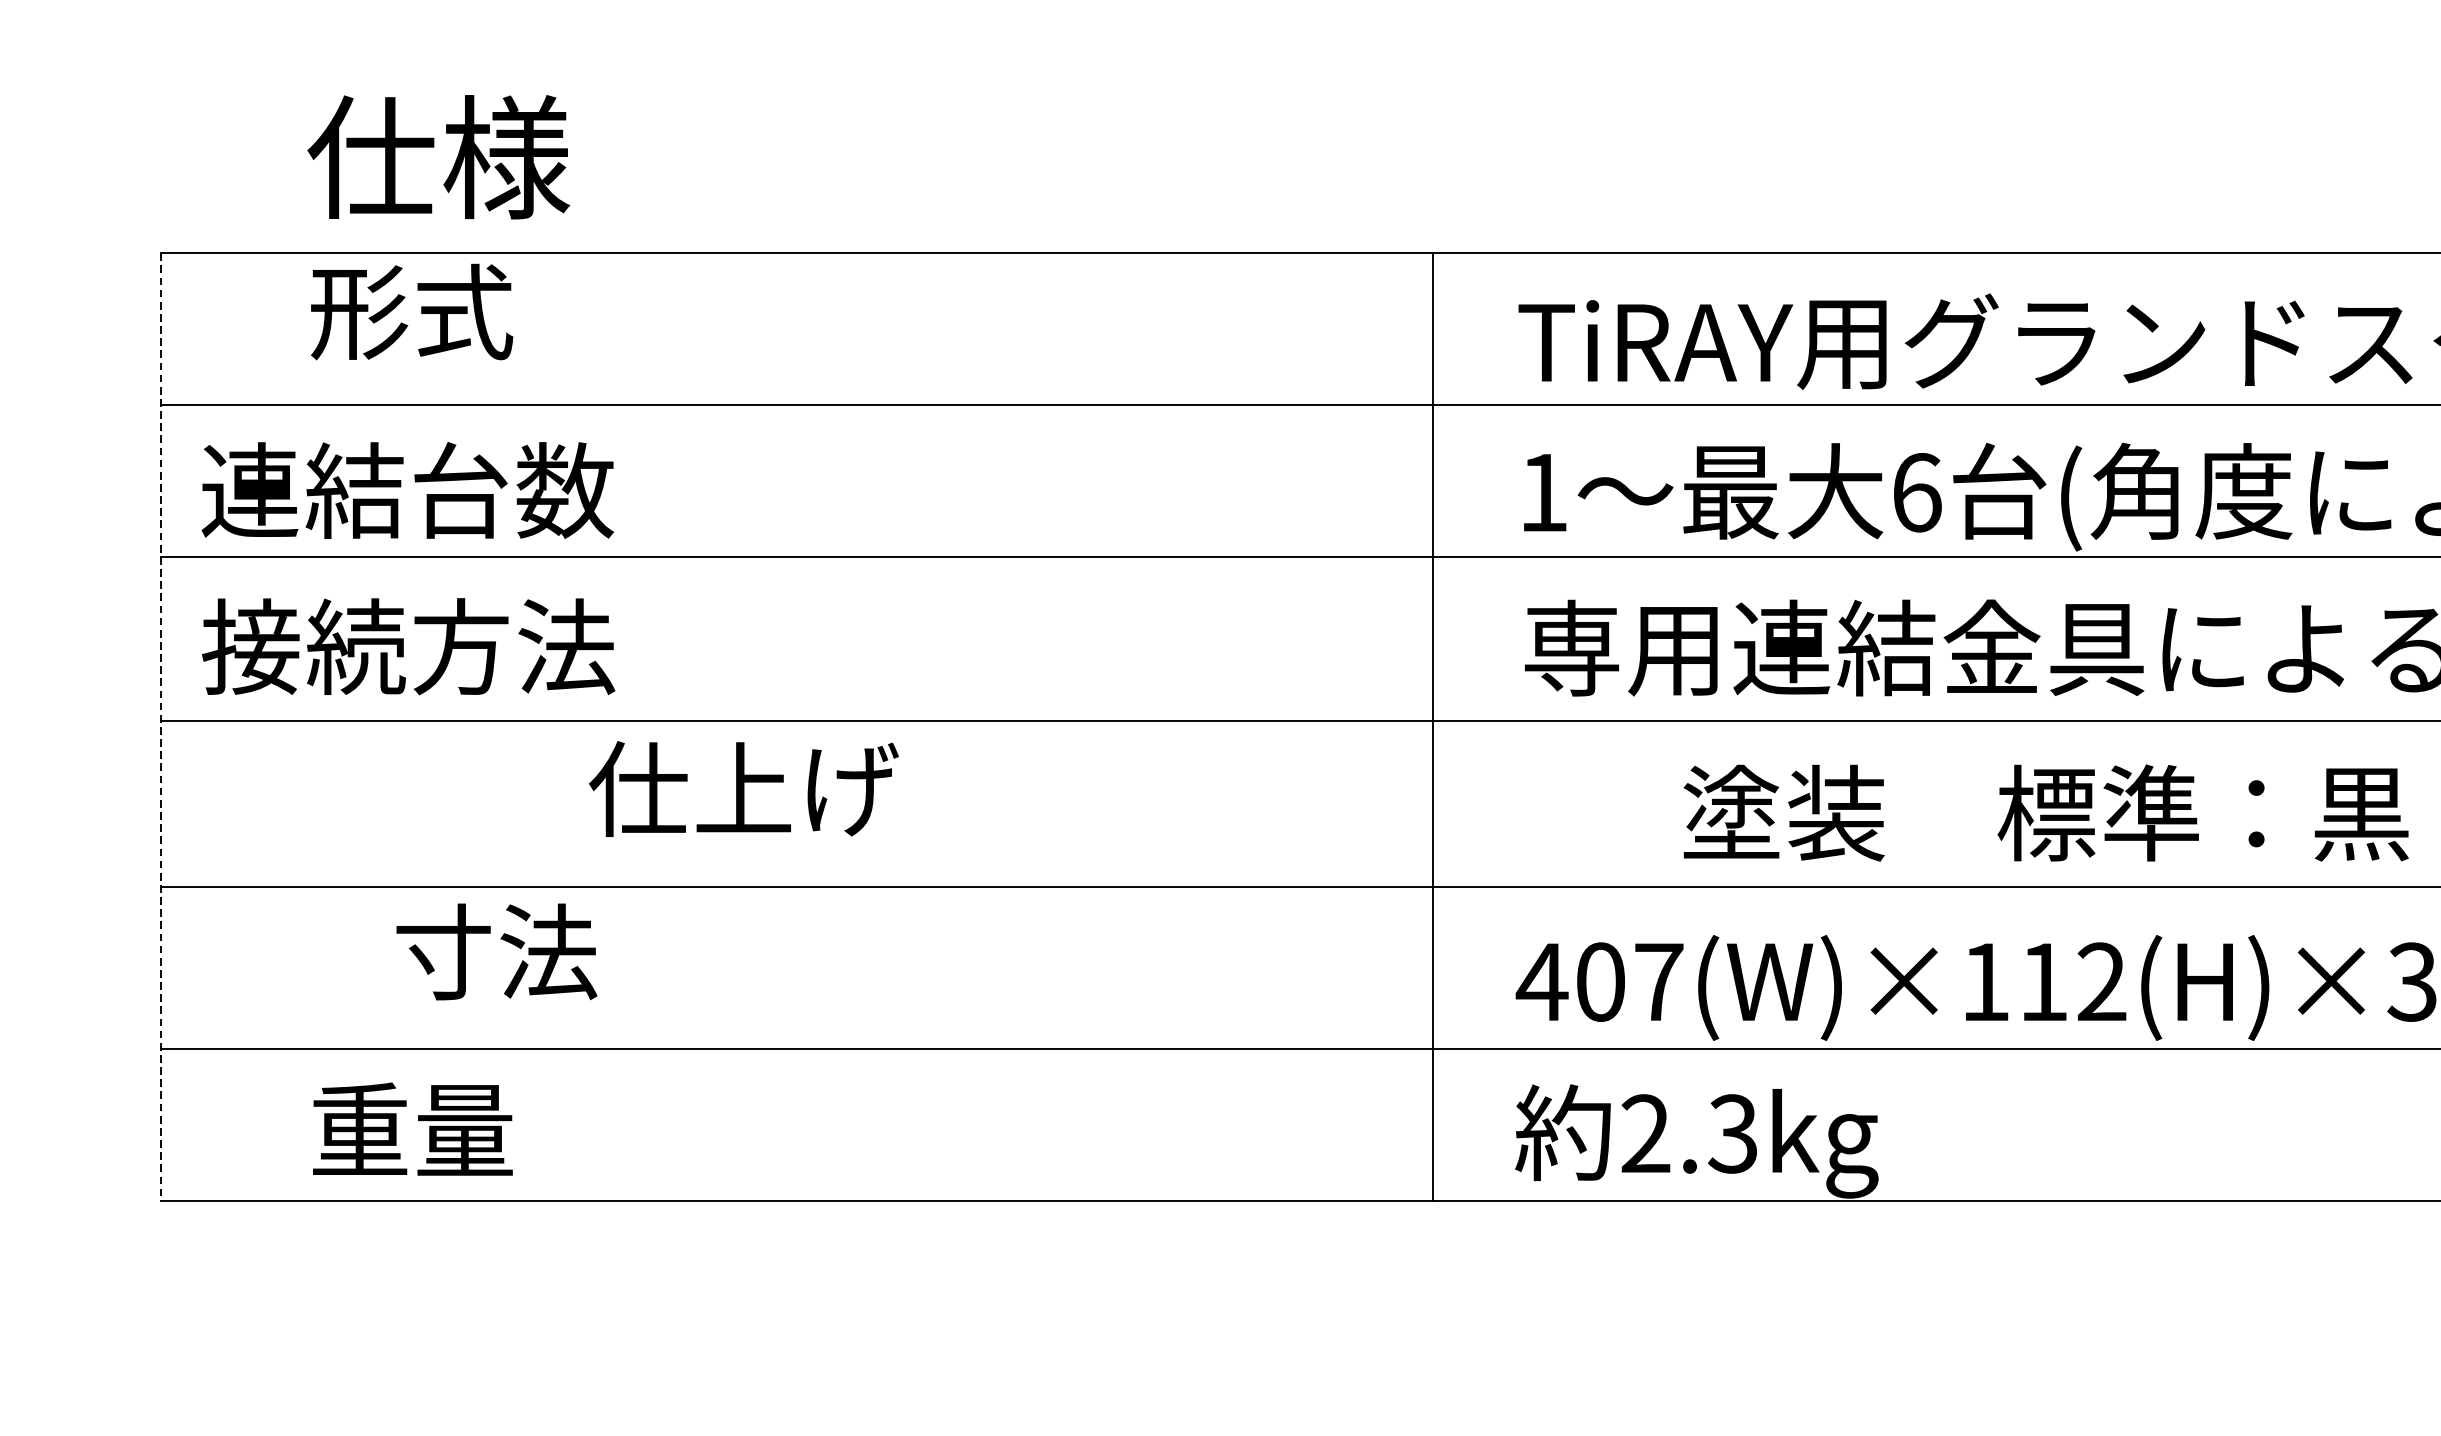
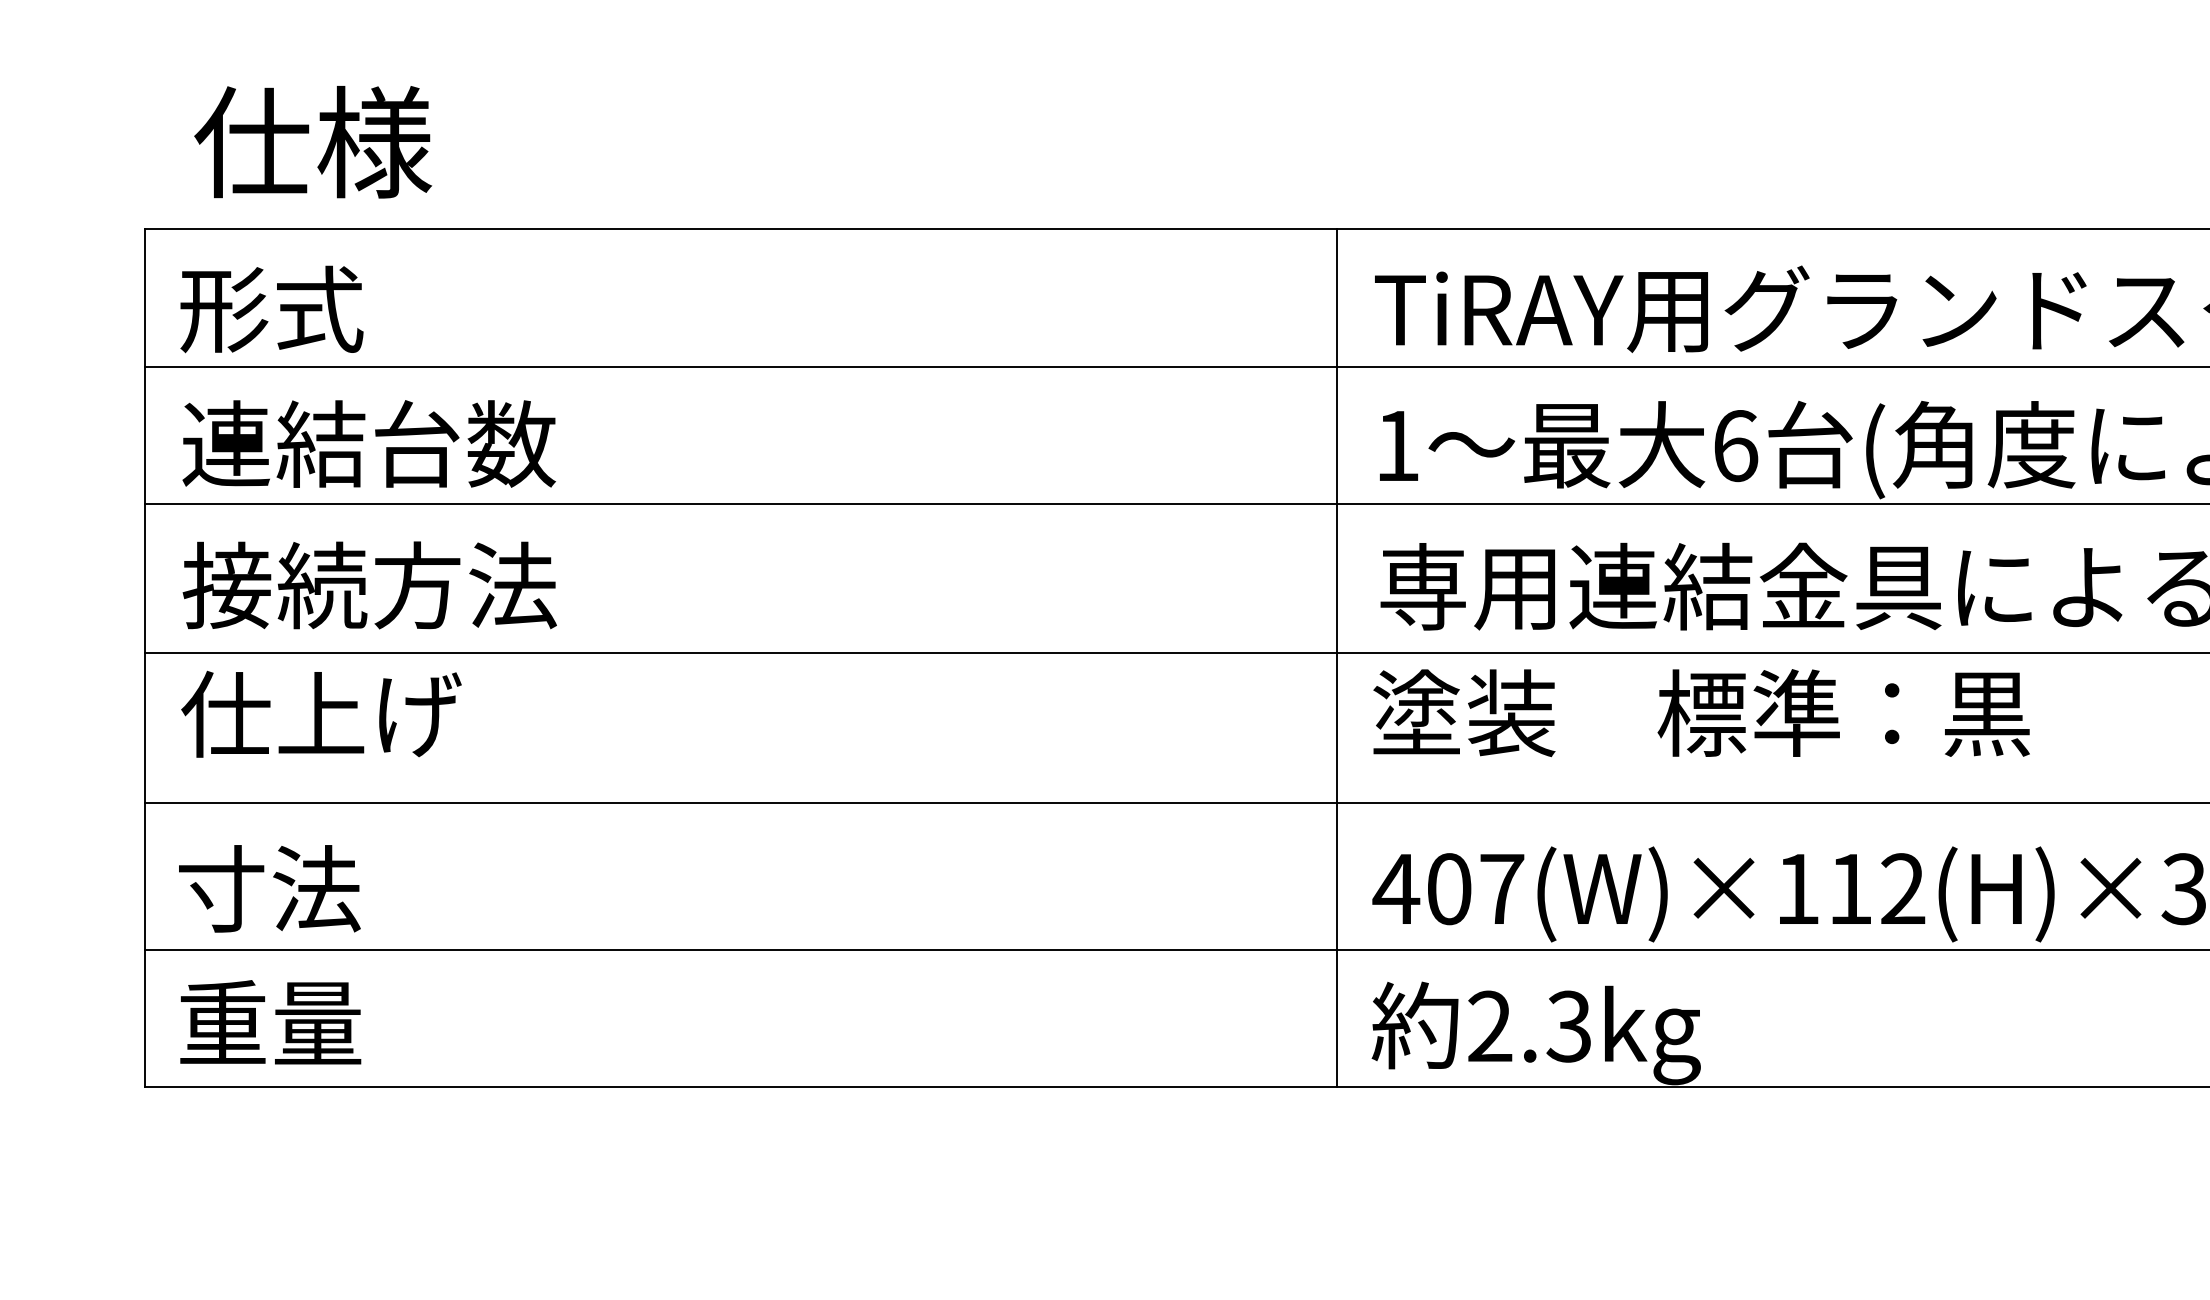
text: (439, 157) -> (313, 142), moved
text: (411, 312) -> (271, 309), moved
line: (160, 727) -> (145, 658), dashed -> solid
line: (1433, 727) -> (1337, 658), moved
text: (743, 788) -> (321, 713), moved
text: (2046, 813) -> (1701, 713), moved
text: (496, 951) -> (269, 888), moved
text: (412, 1129) -> (270, 1022), moved

